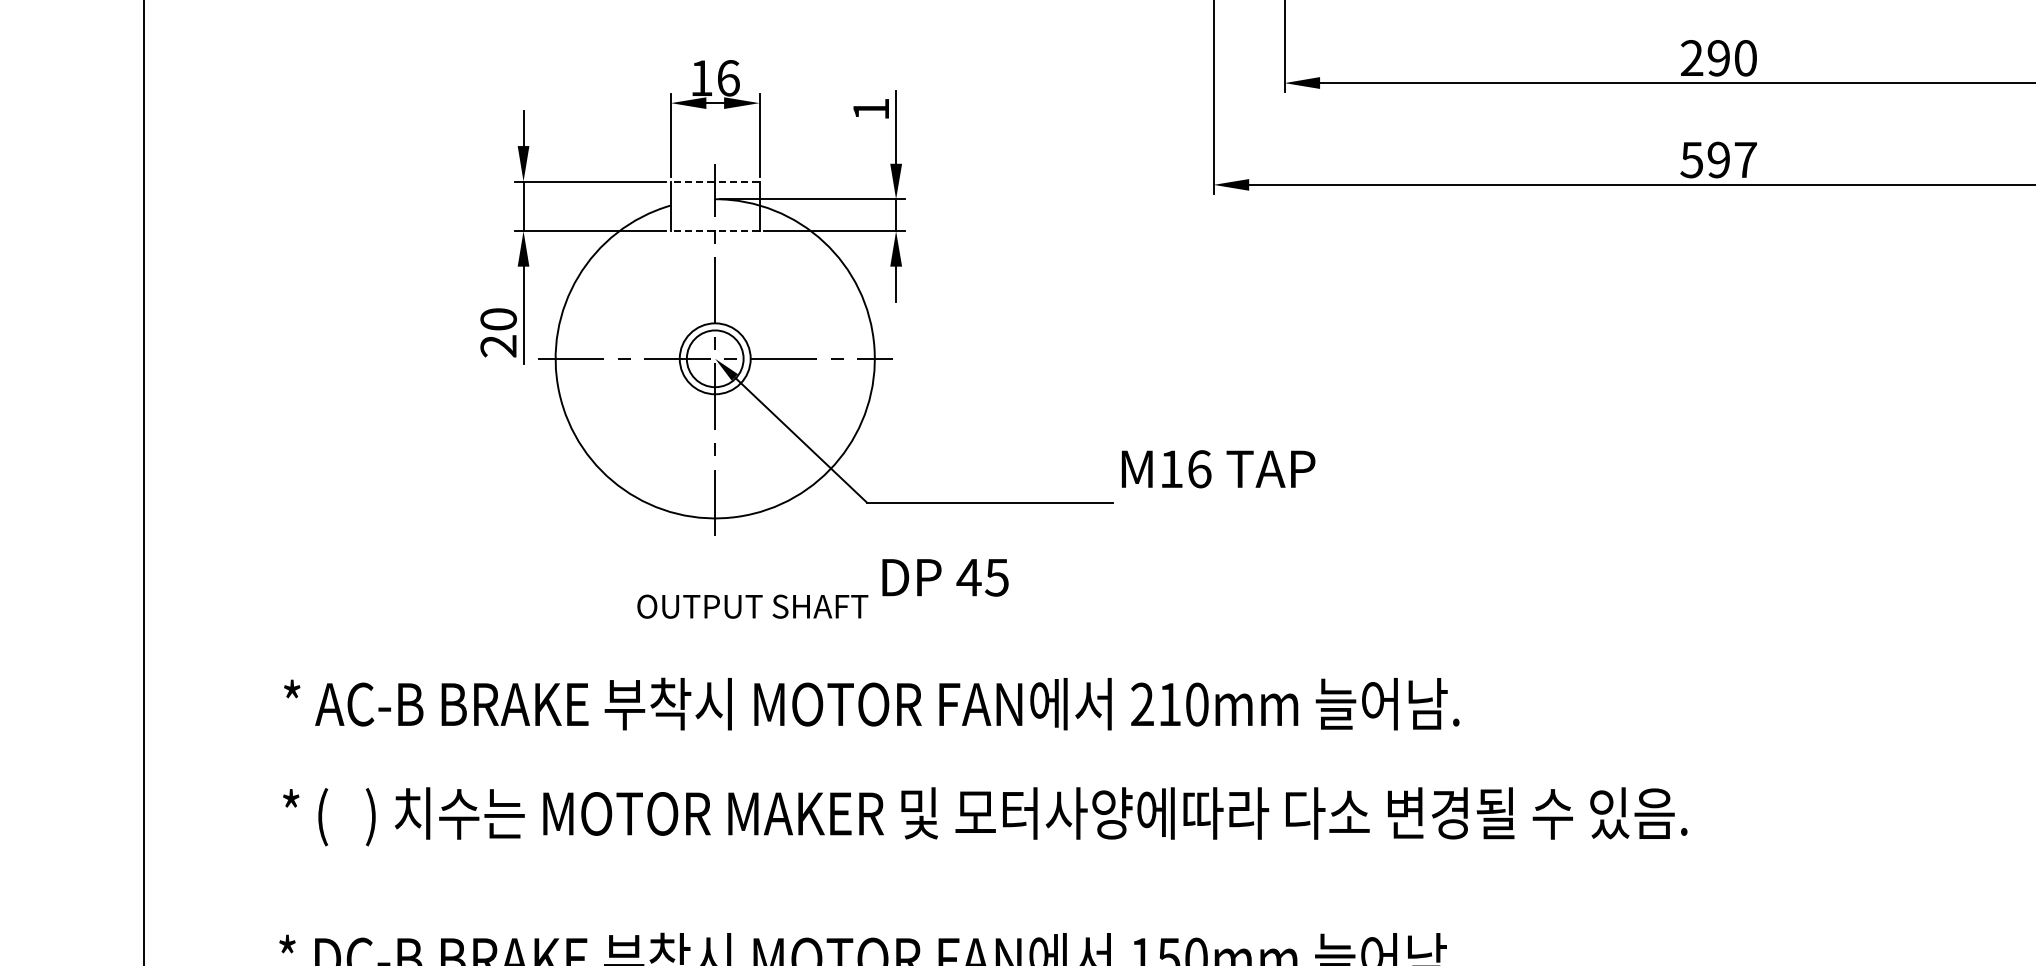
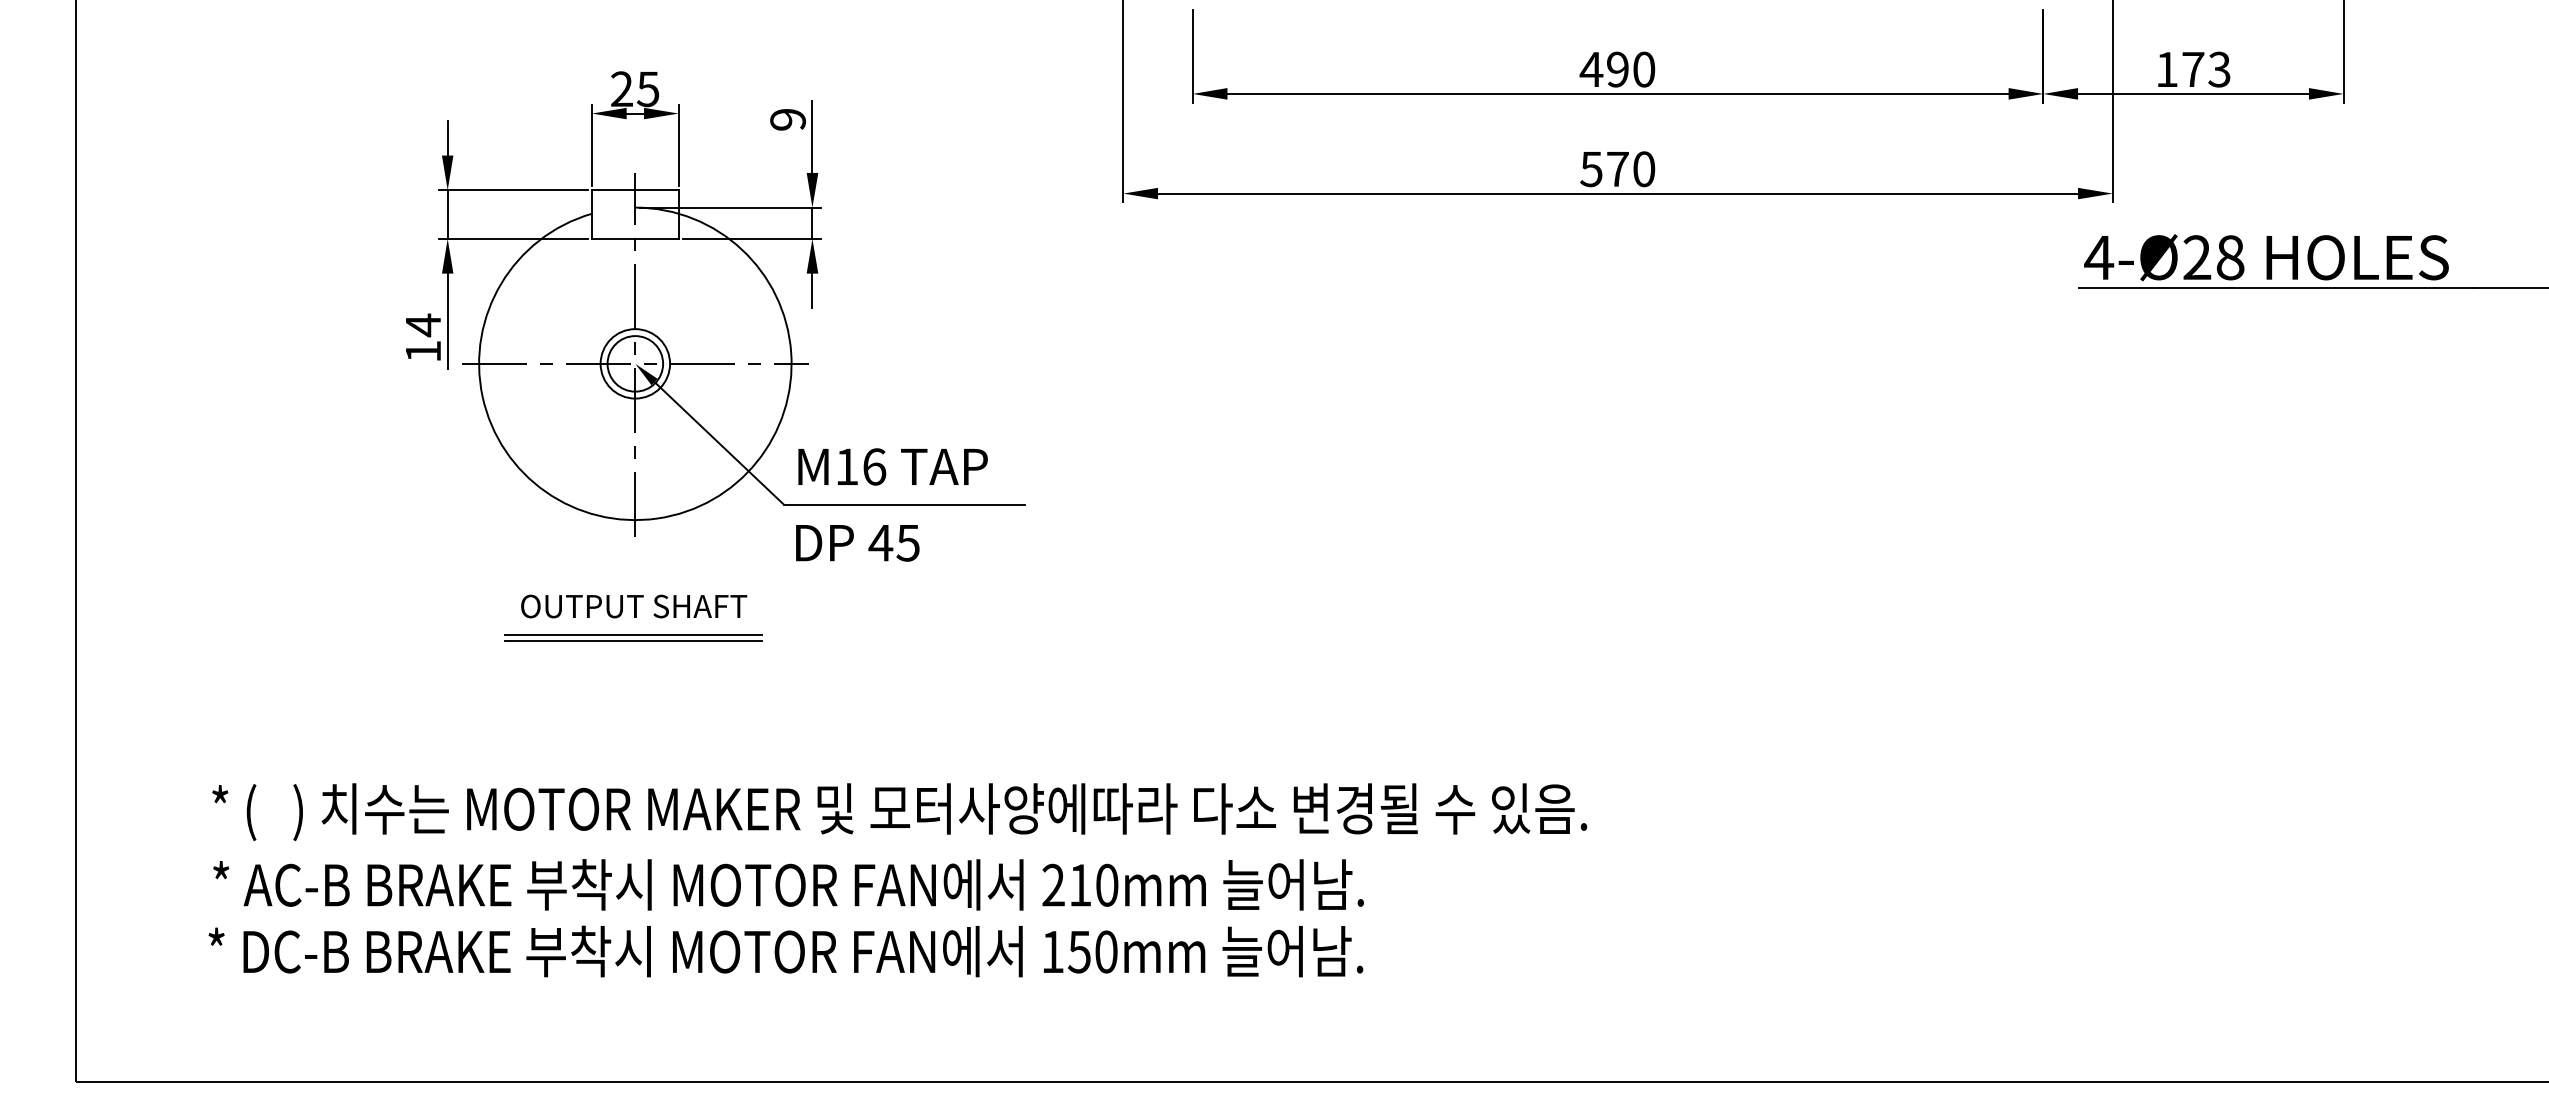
text: (1691, 57) -> (1591, 68), 290 -> 490
text: (715, 78) -> (635, 89), 16 -> 25
text: (870, 109) -> (787, 119), 1 -> 9
text: (1732, 160) -> (1631, 169), 597 -> 570
line: (714, 181) -> (634, 190), dashed -> solid
line: (714, 230) -> (634, 238), dashed -> solid
text: (498, 331) -> (423, 337), 20 -> 14
text: (1217, 468) -> (892, 466), moved
text: (945, 578) -> (857, 543), moved
text: (753, 606) -> (634, 606), moved
line: (712, 635) -> (632, 634), added
line: (712, 642) -> (632, 641), added
text: (871, 703) -> (788, 884), moved

